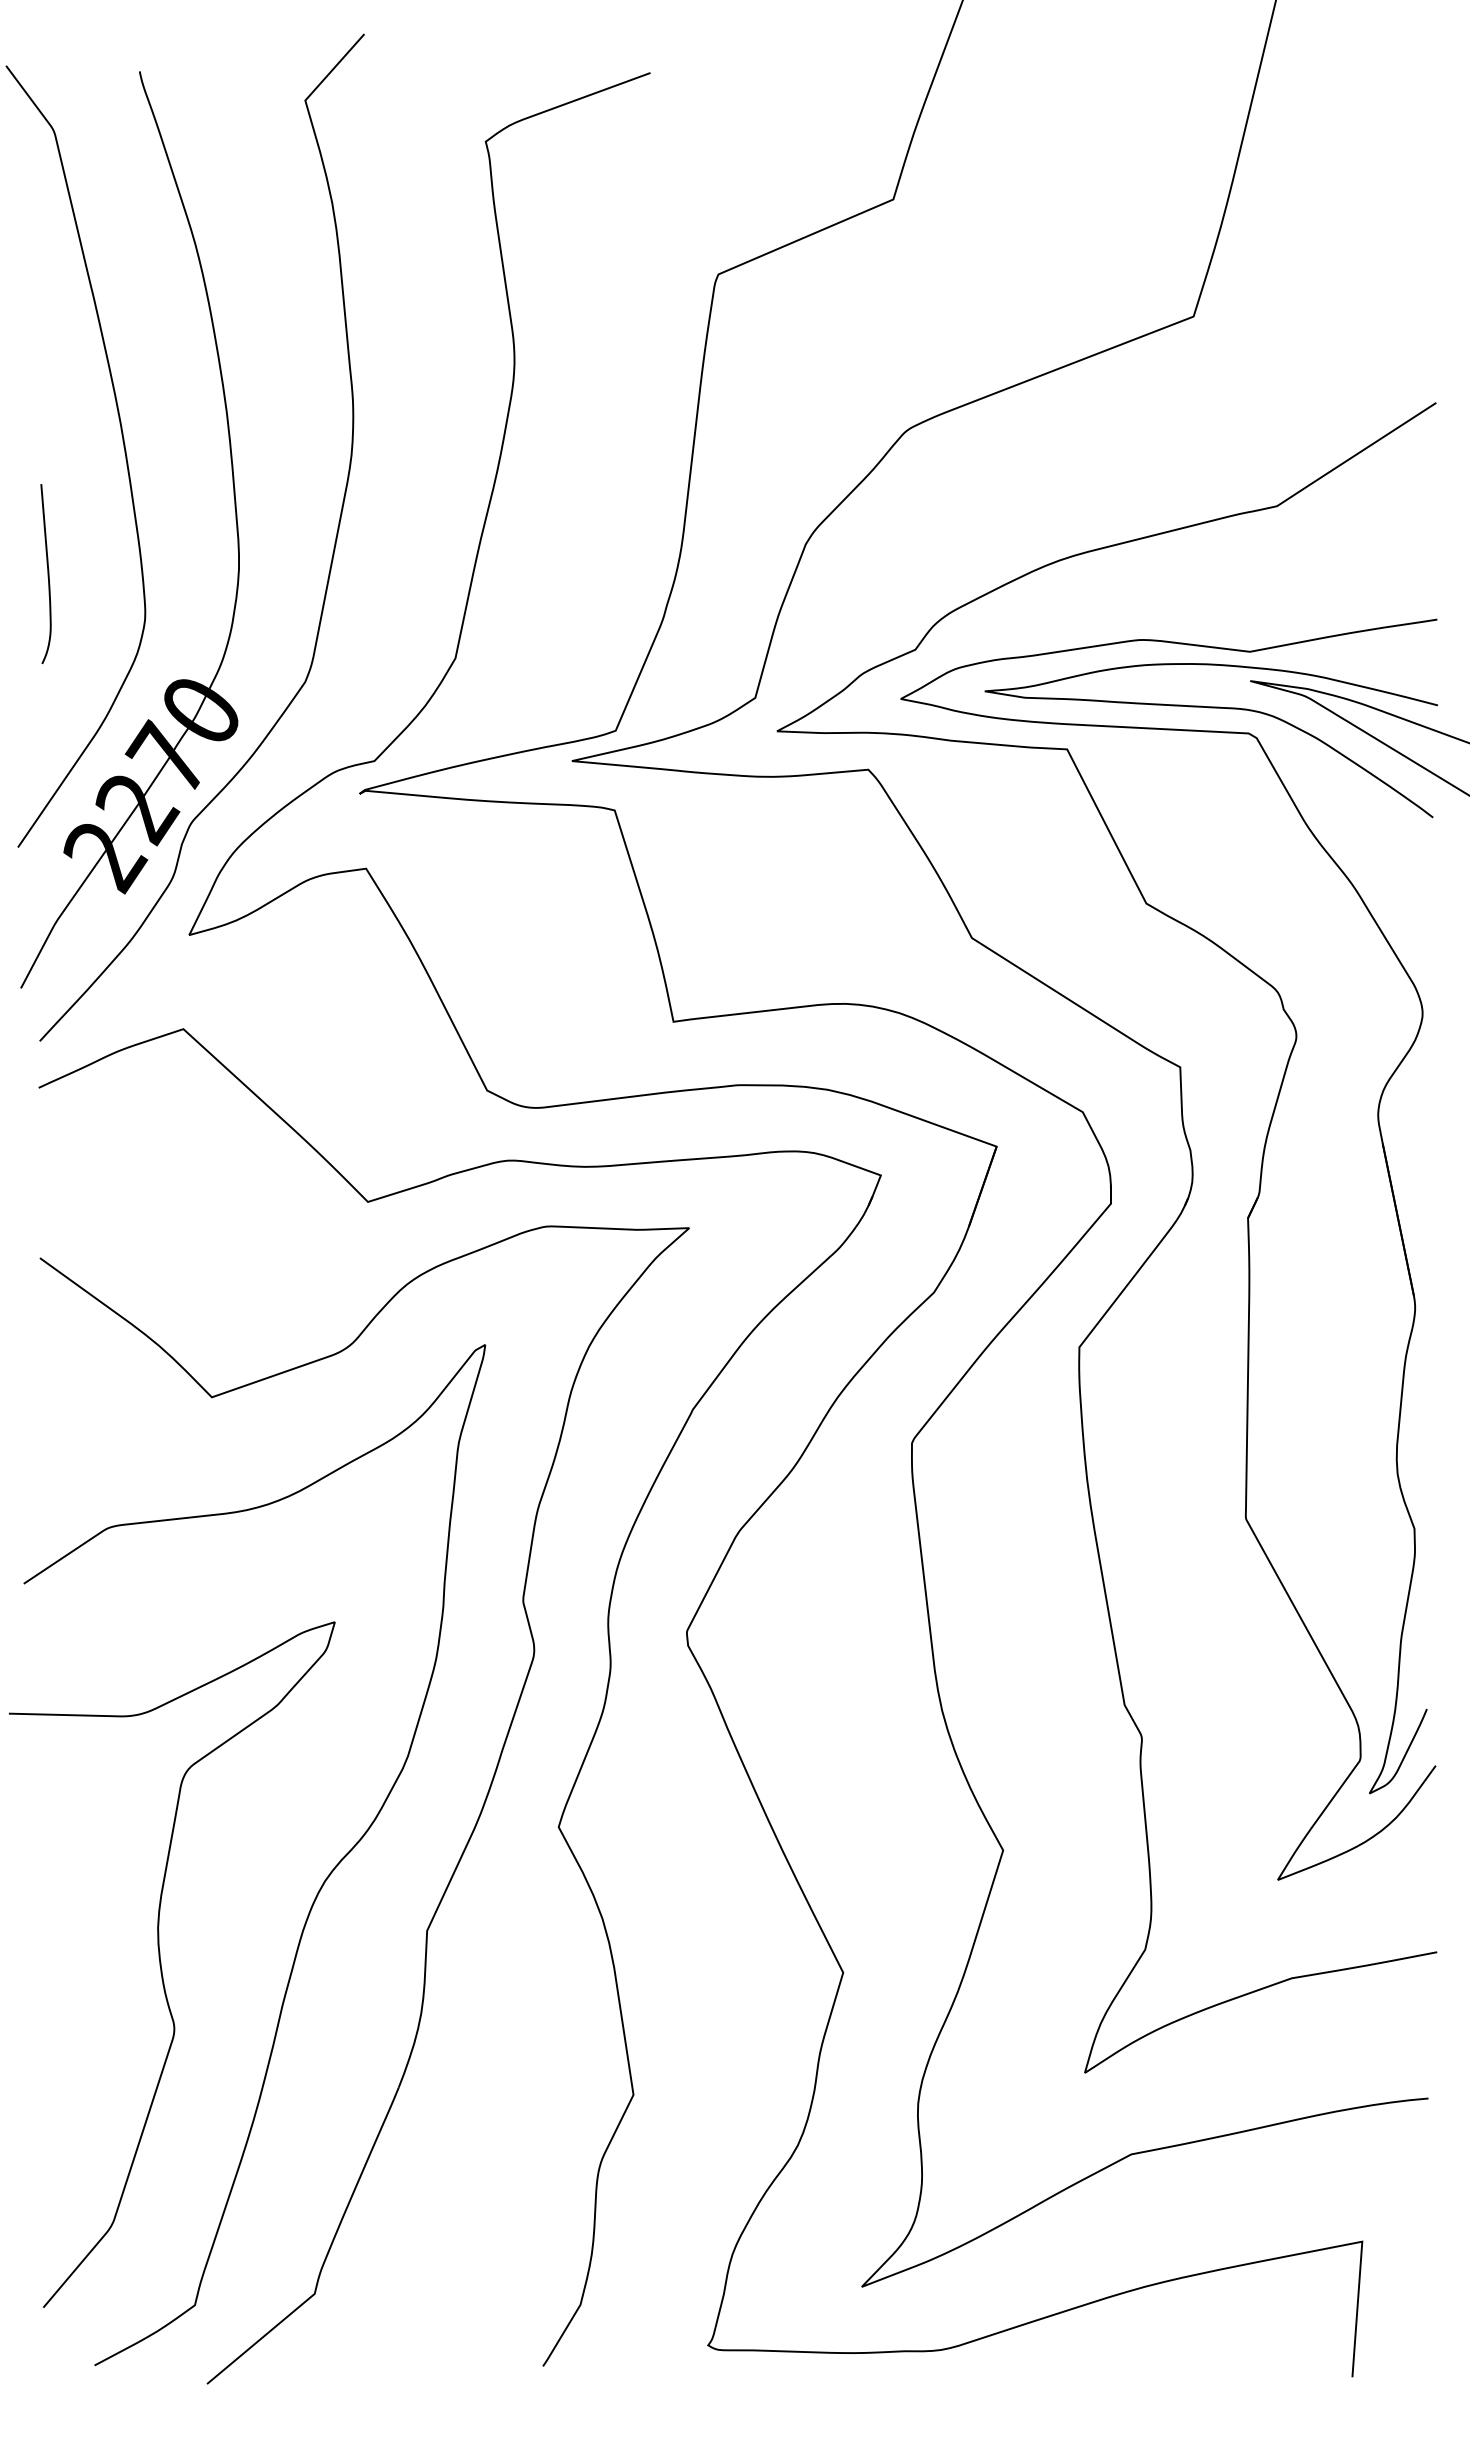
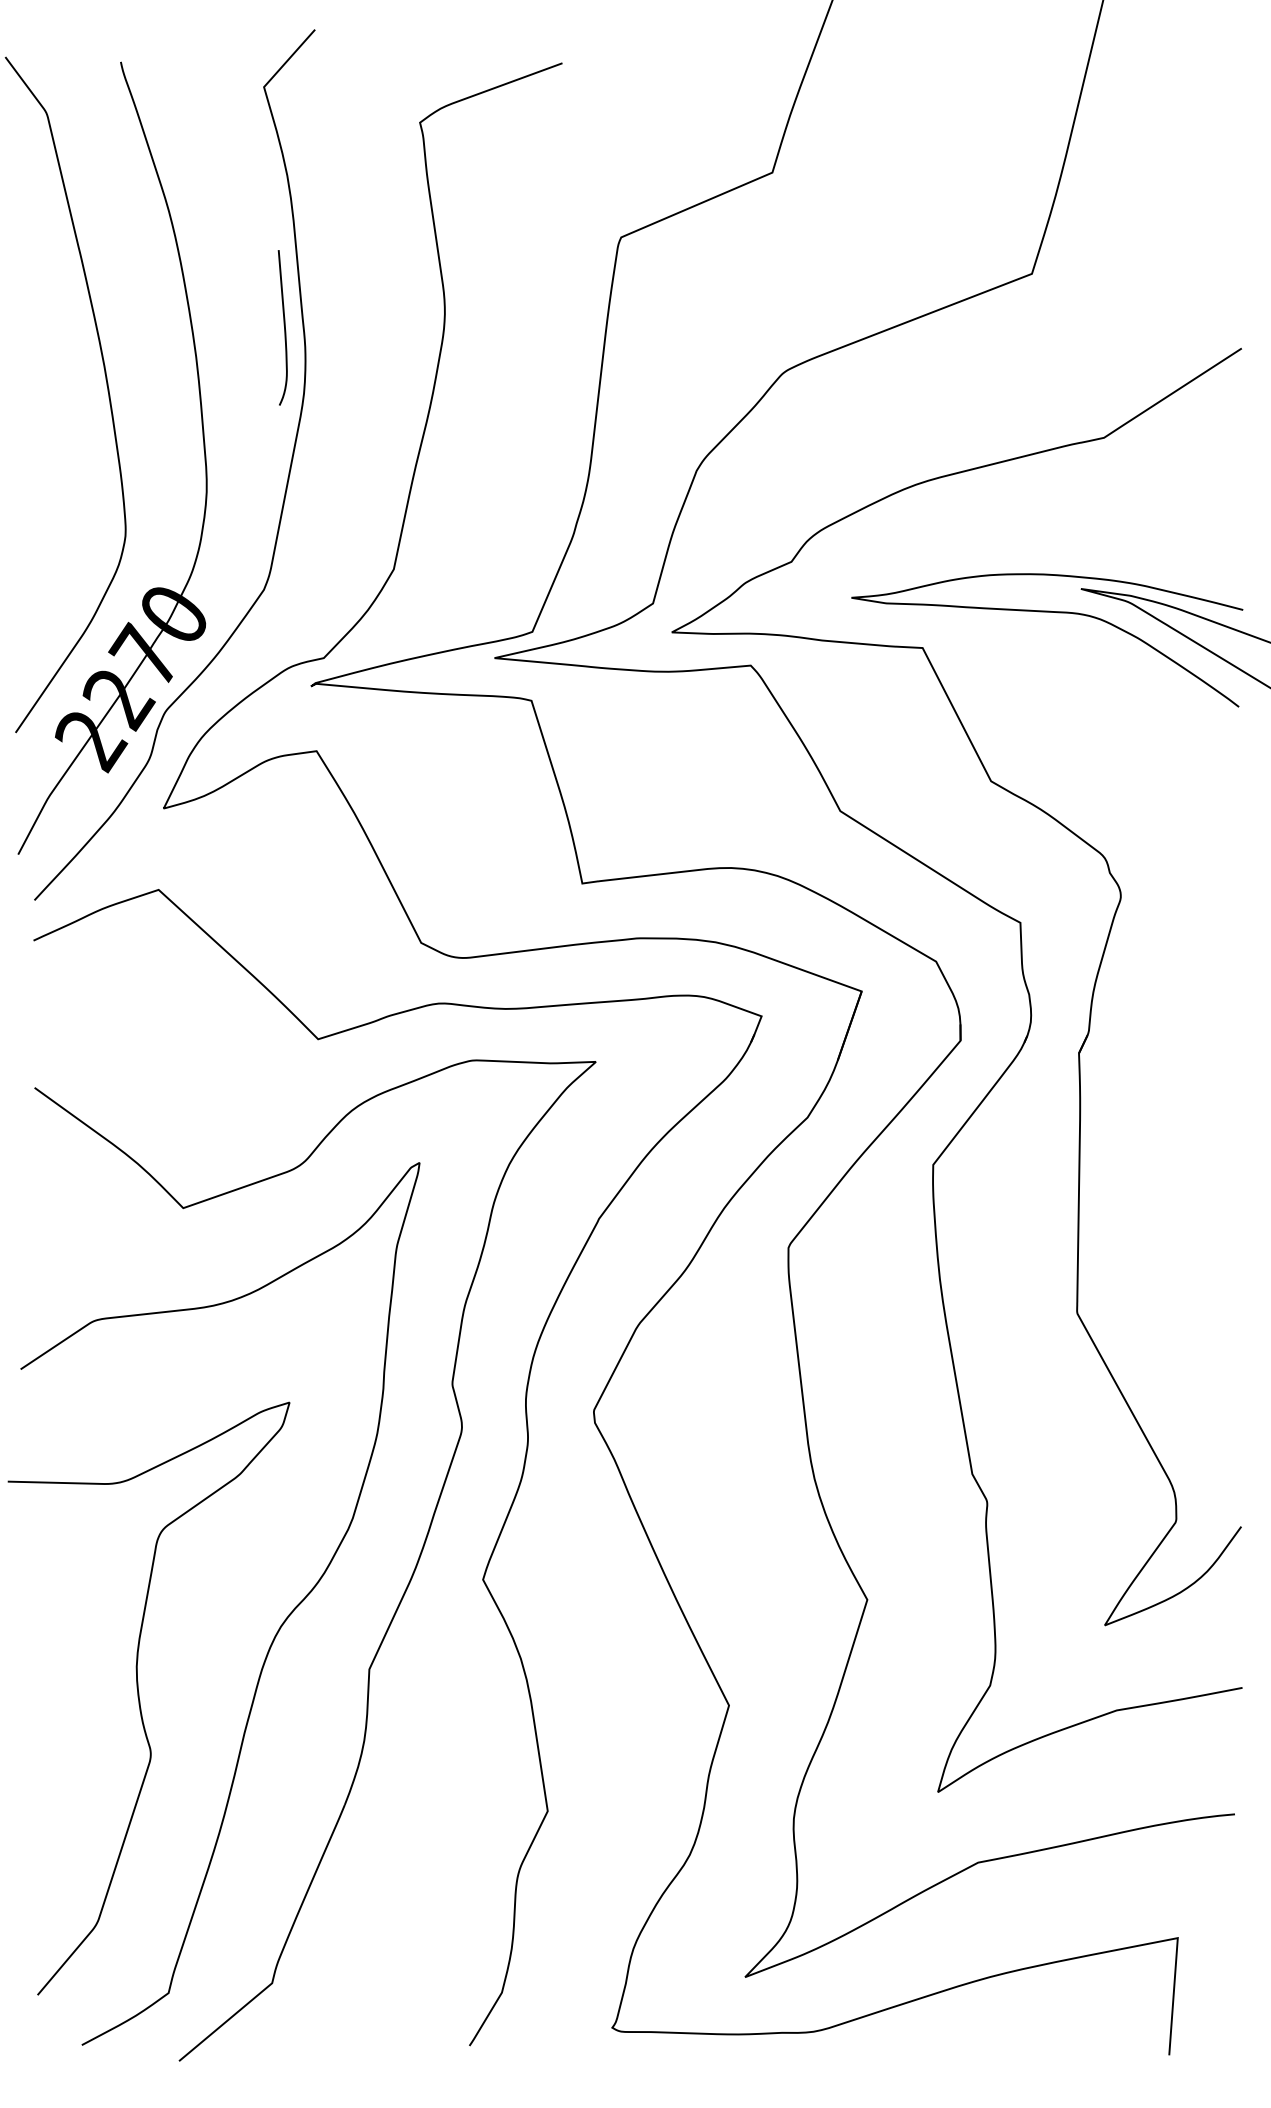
curve: (47, 573) -> (284, 327), moved
part: (1385, 1163) -> (1197, 1006), removed

